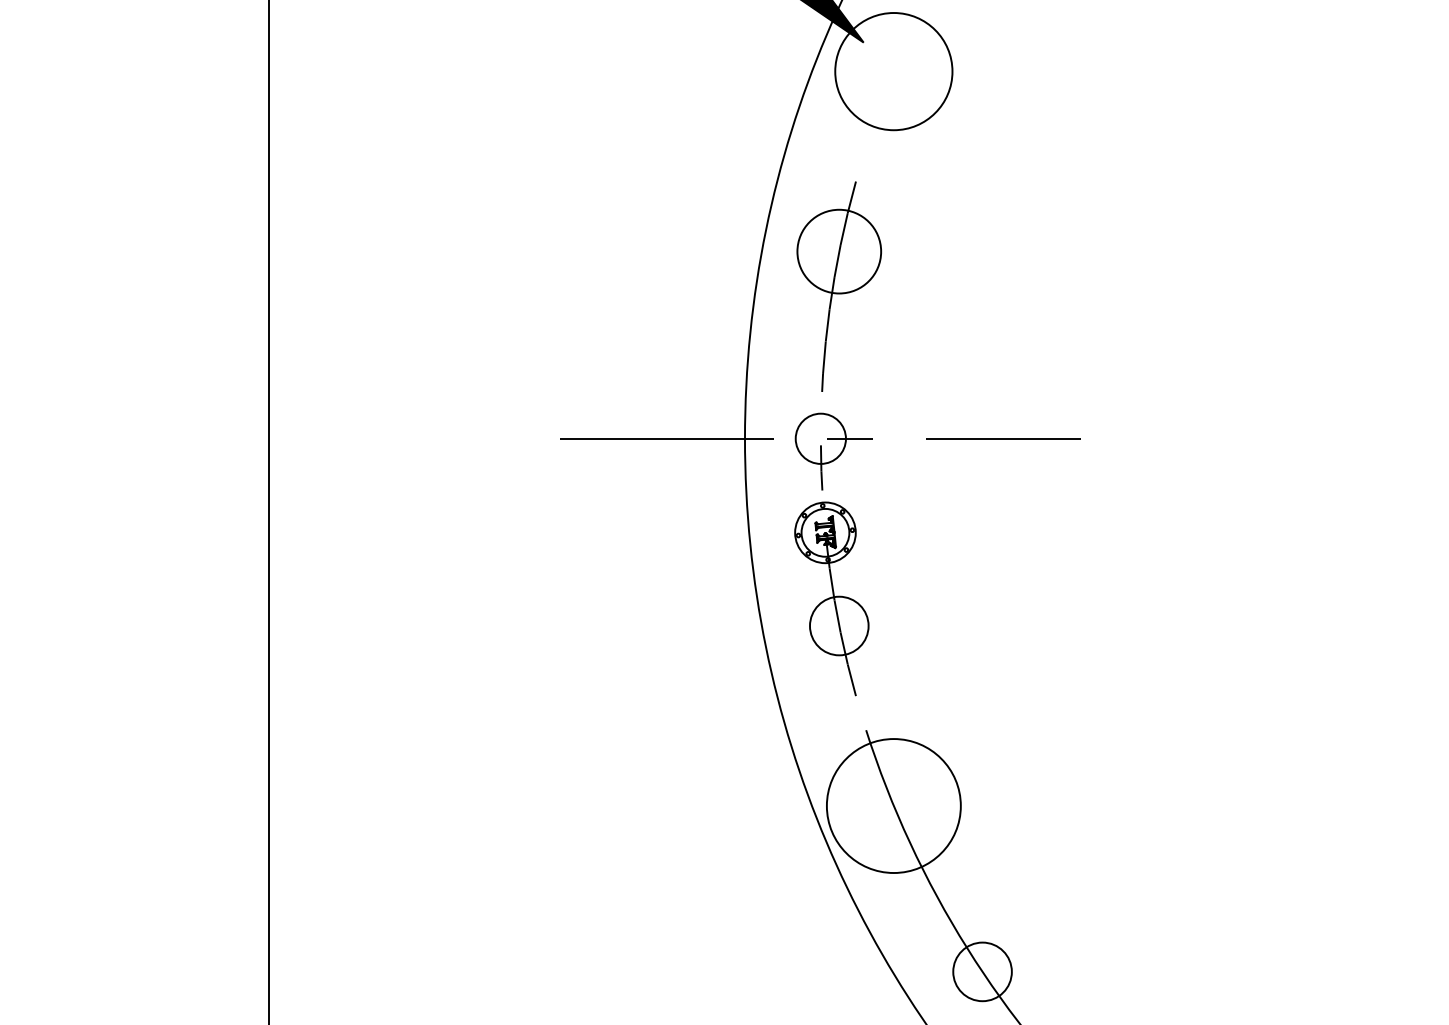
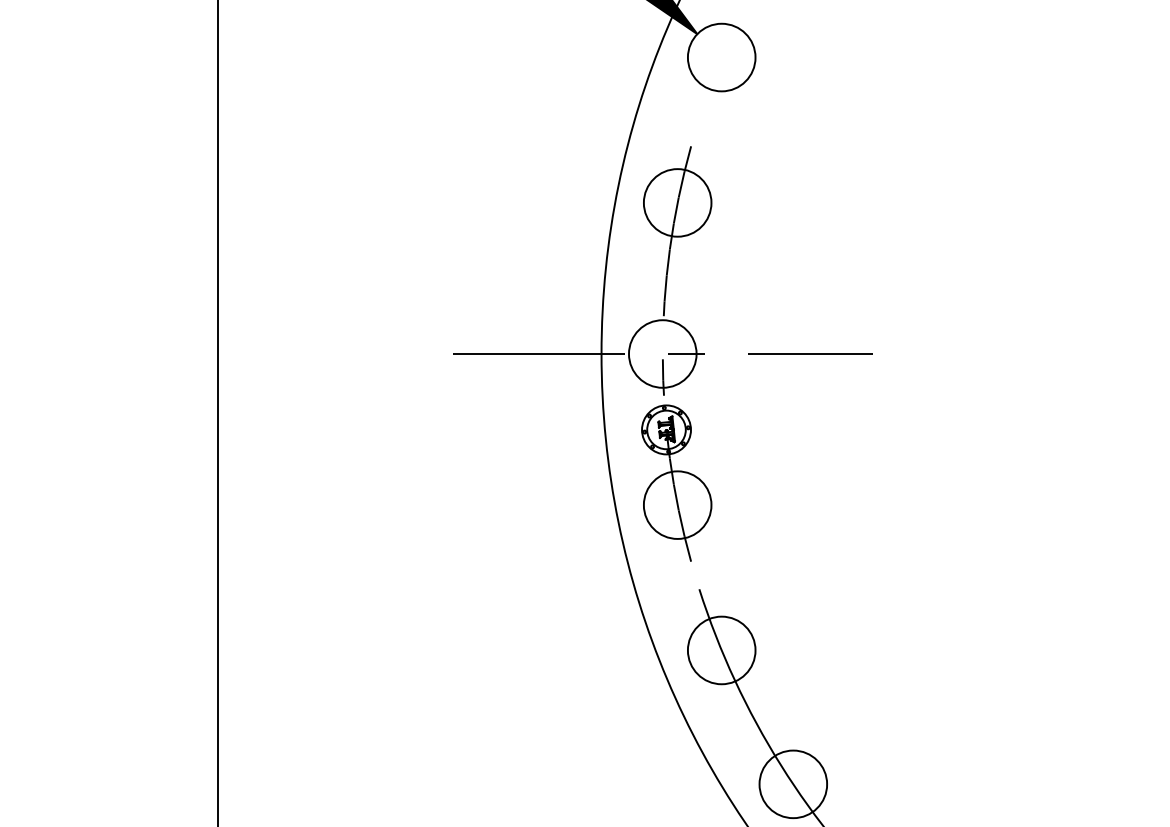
circle: (893, 71) -> (721, 57), size x0.71
circle: (820, 438) -> (662, 353), size x1.67
circle: (839, 625) -> (677, 504), size x1.43
circle: (893, 805) -> (721, 650), size x0.62
circle: (982, 971) -> (793, 784), size x1.43

